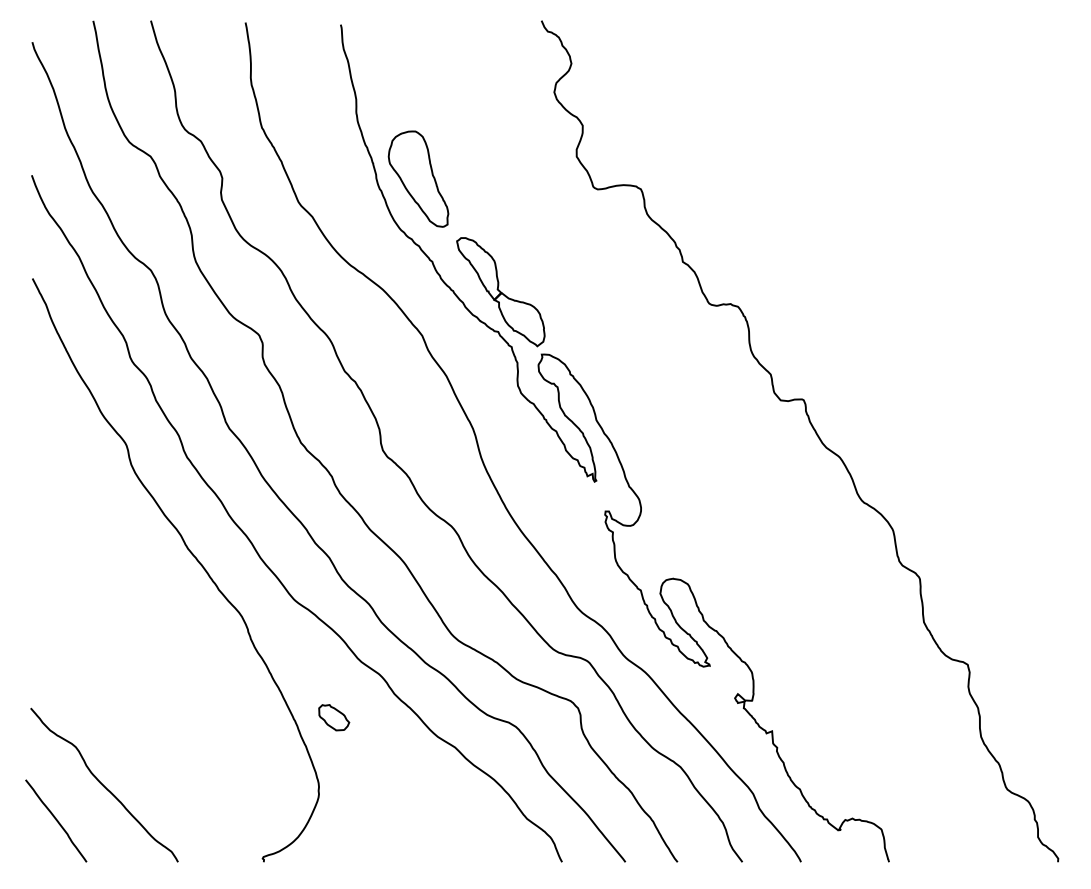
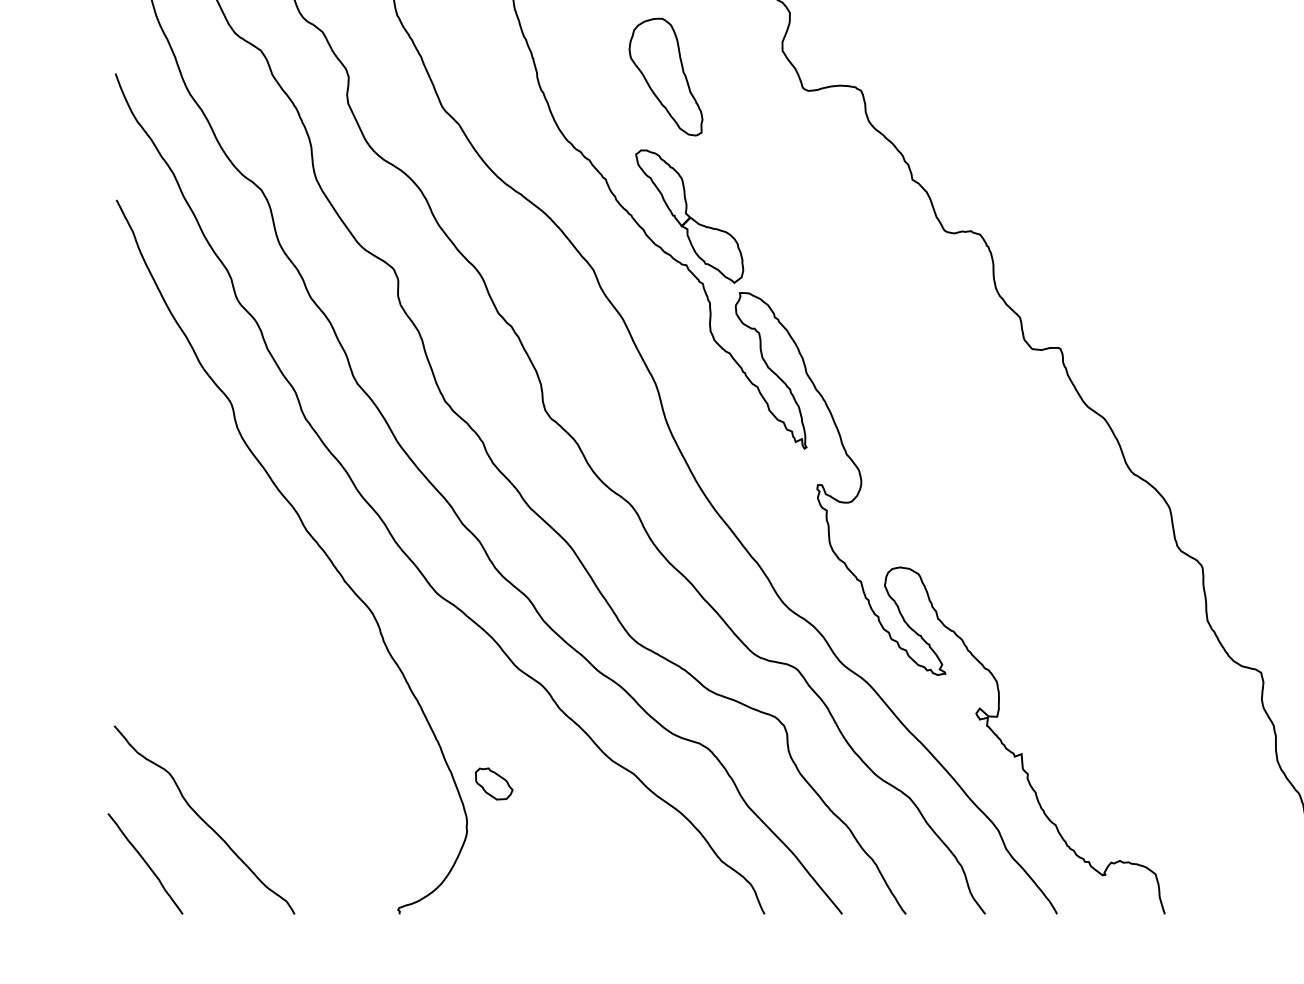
part: (418, 178) -> (665, 76), moved
part: (334, 717) -> (494, 783), moved

